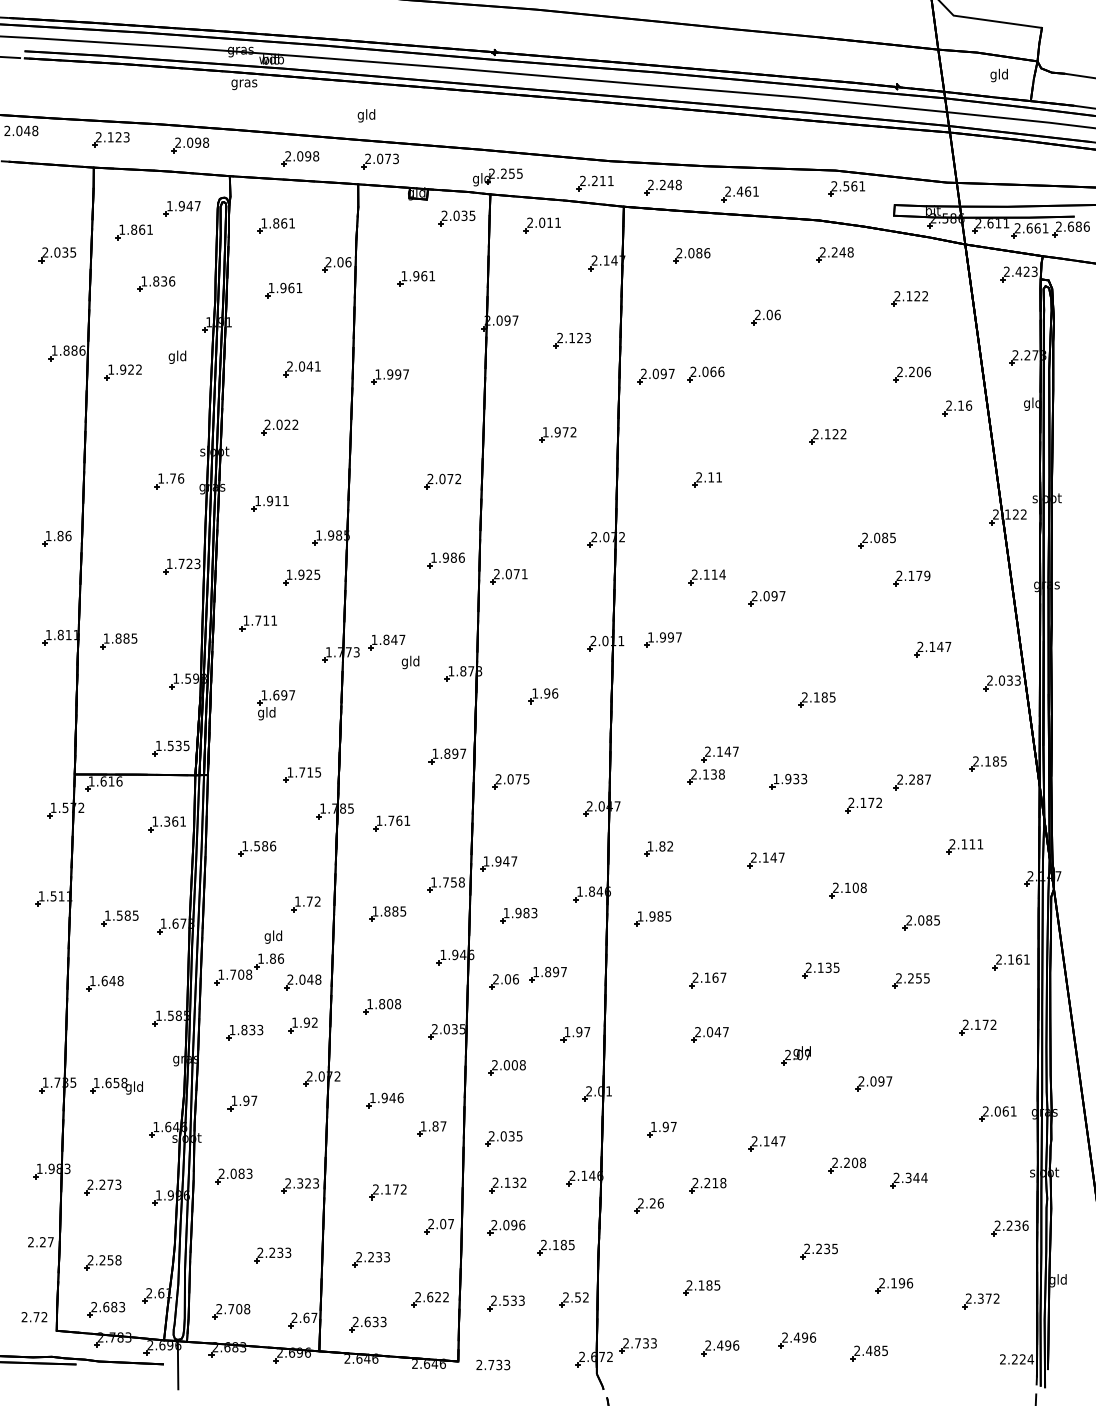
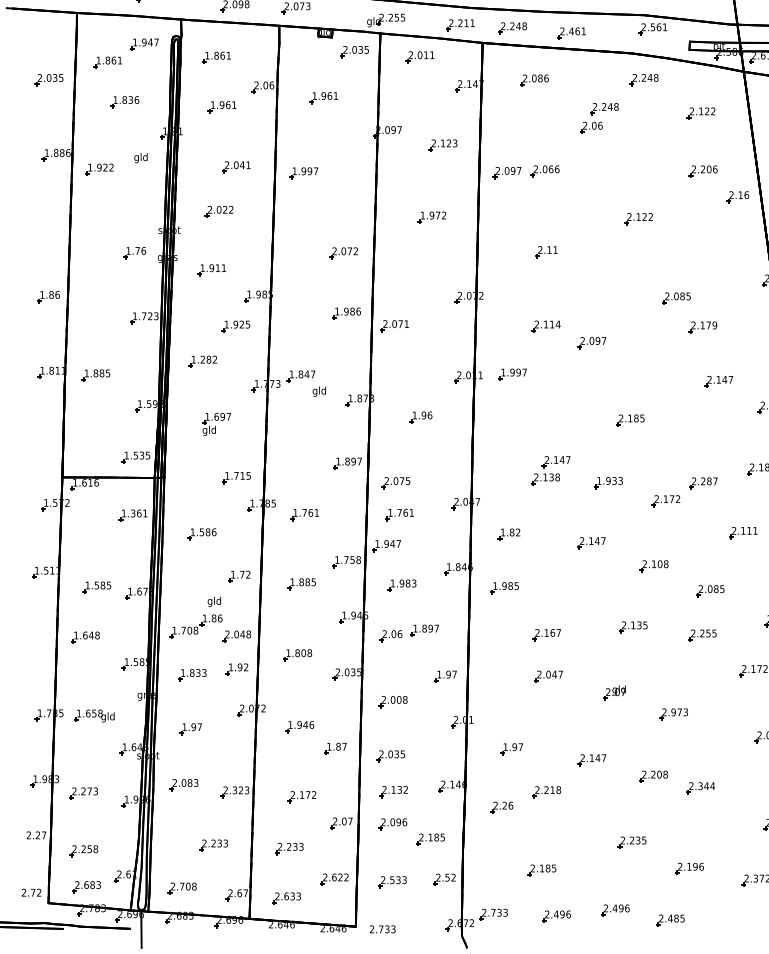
part: (782, 292) -> (604, 108), added
text: (265, 620) -> (208, 359), 1.711 -> 1.282
part: (515, 823) -> (399, 514), added
text: (881, 1081) -> (679, 712), 2.097 -> 2.973

